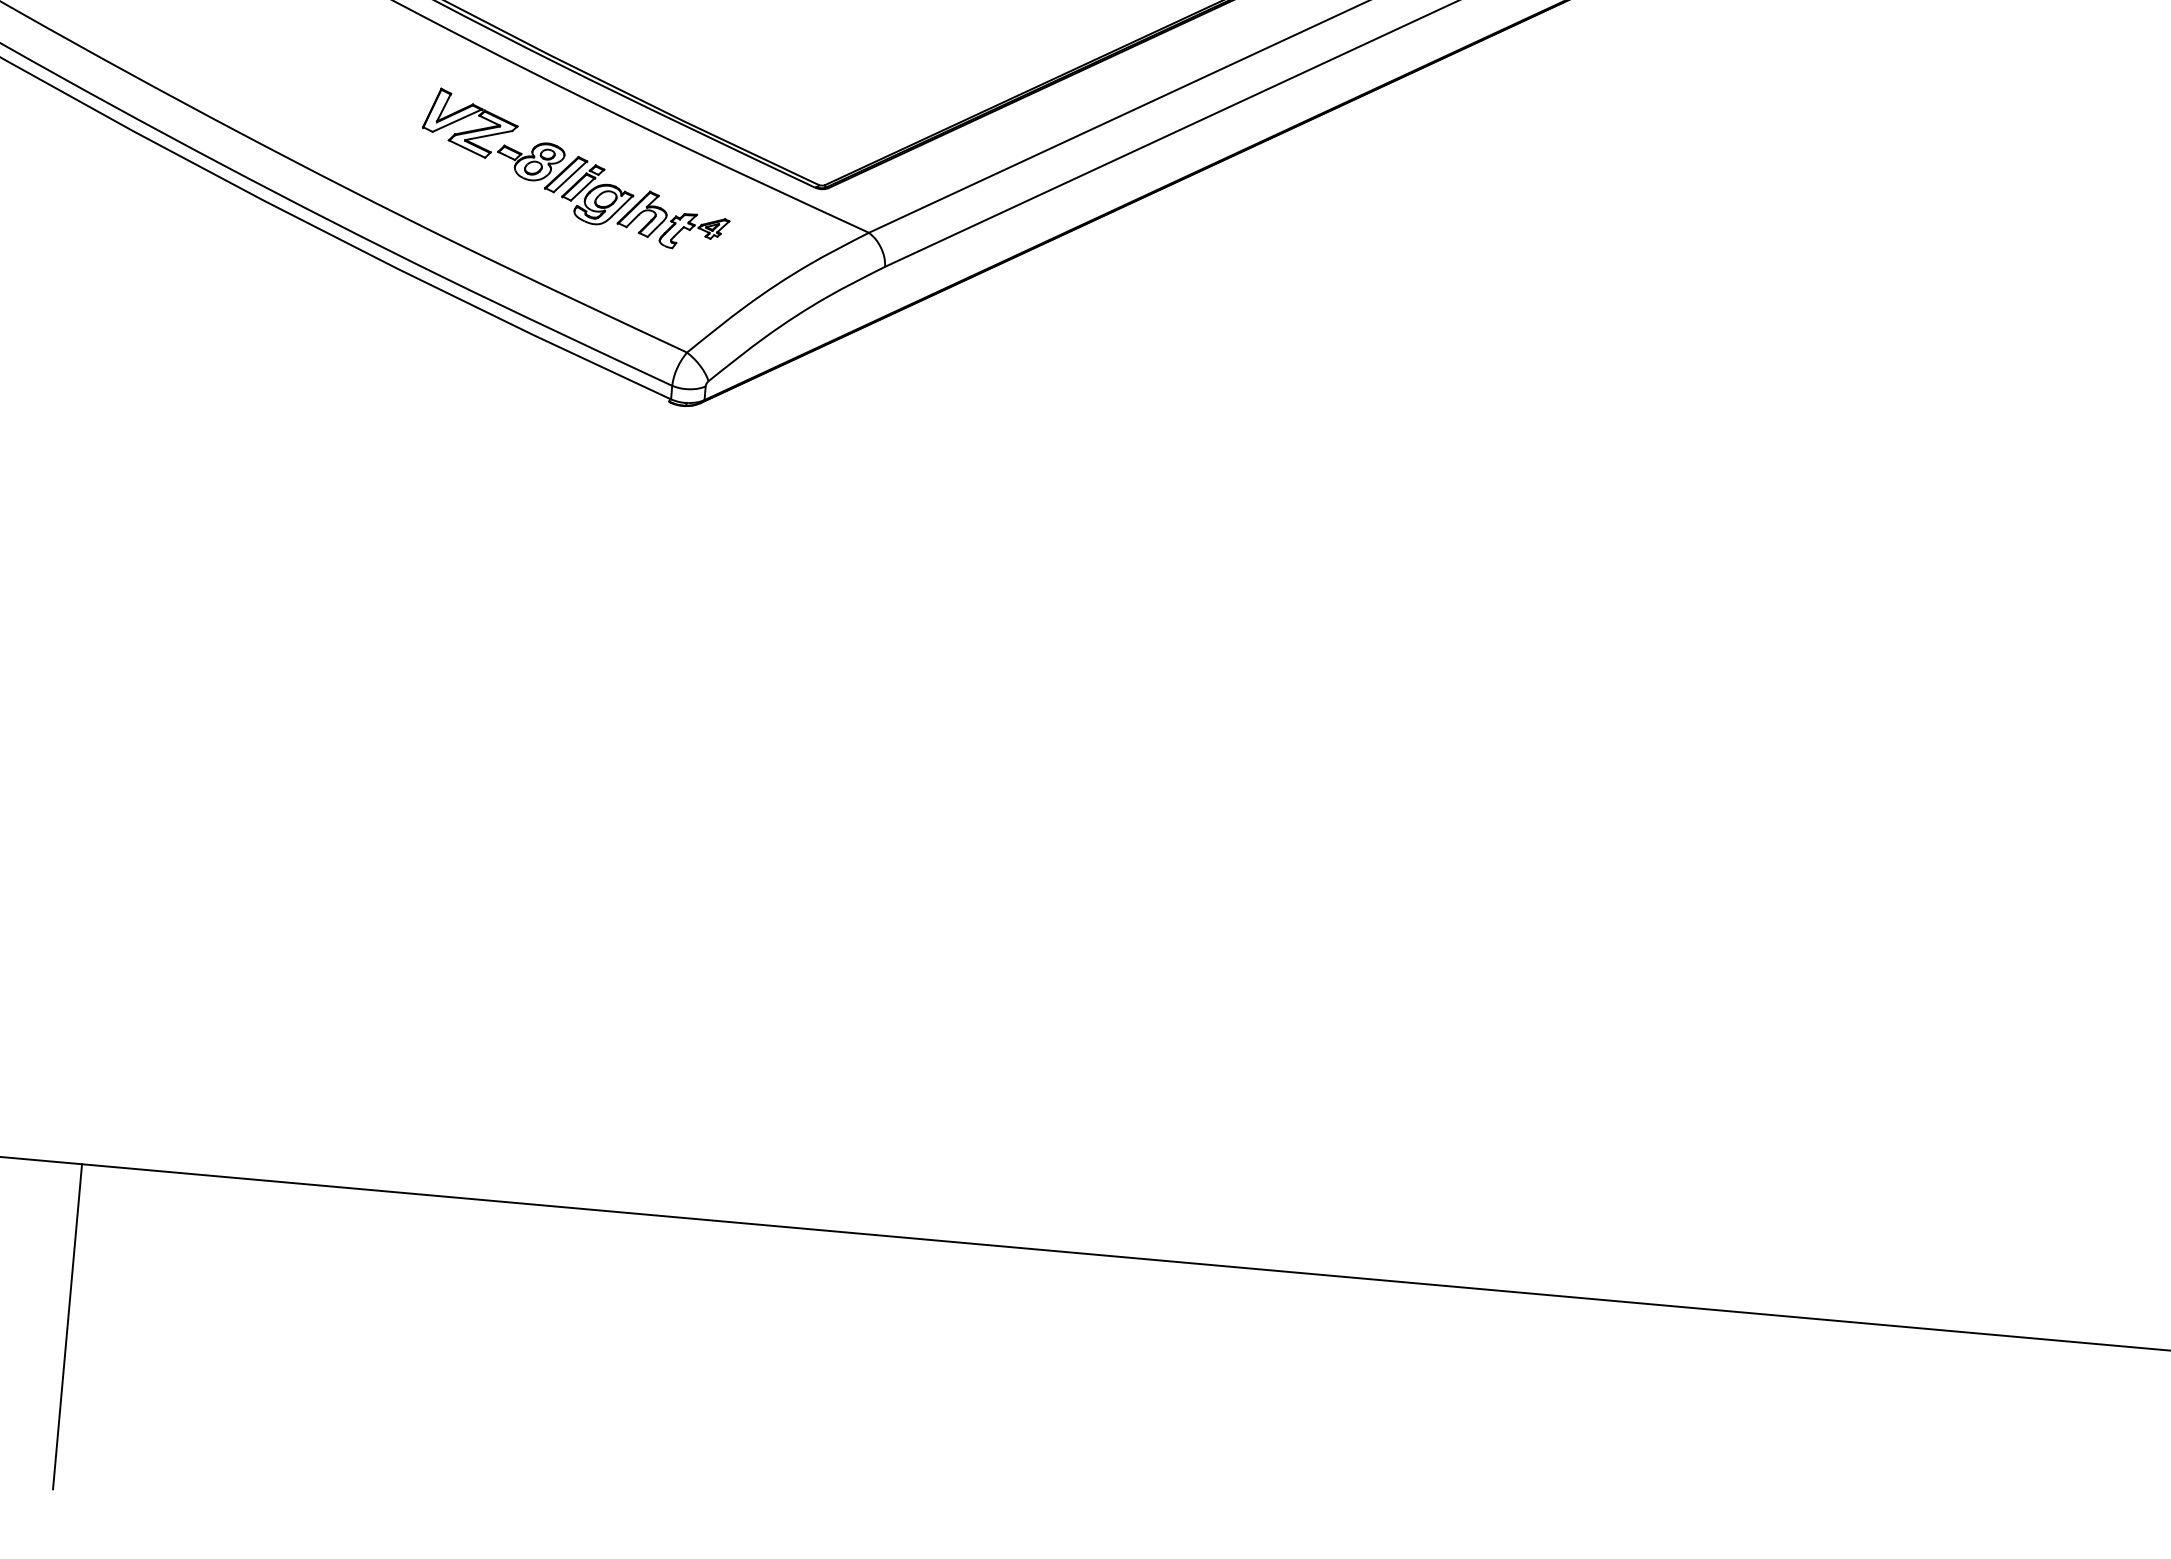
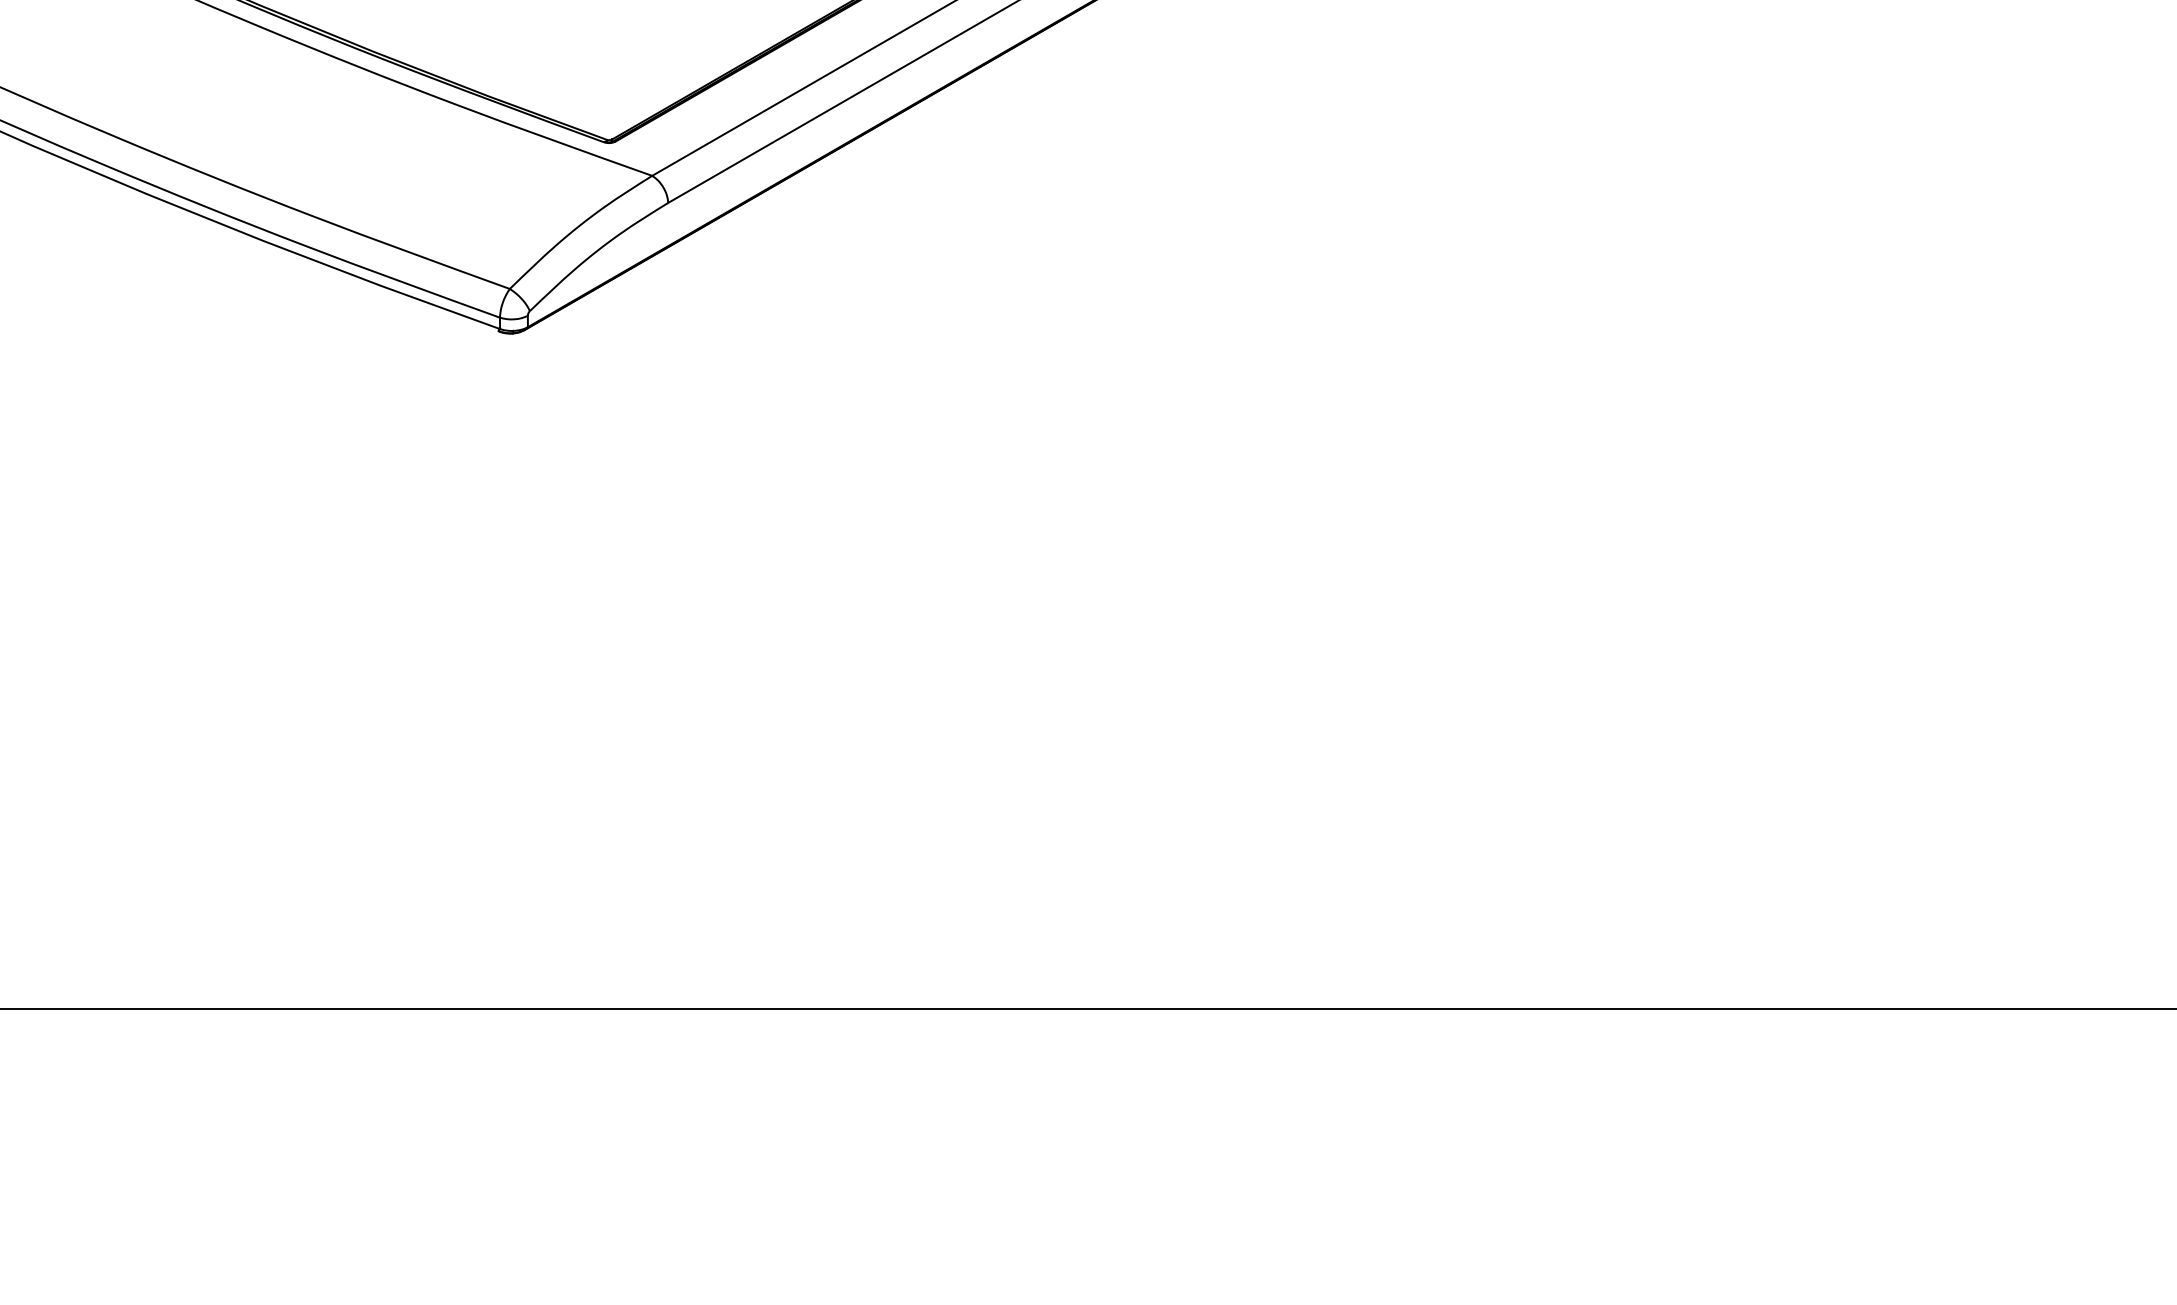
part: (576, 170) -> (404, 145), removed
line: (68, 1326) -> (67, 1144), removed

